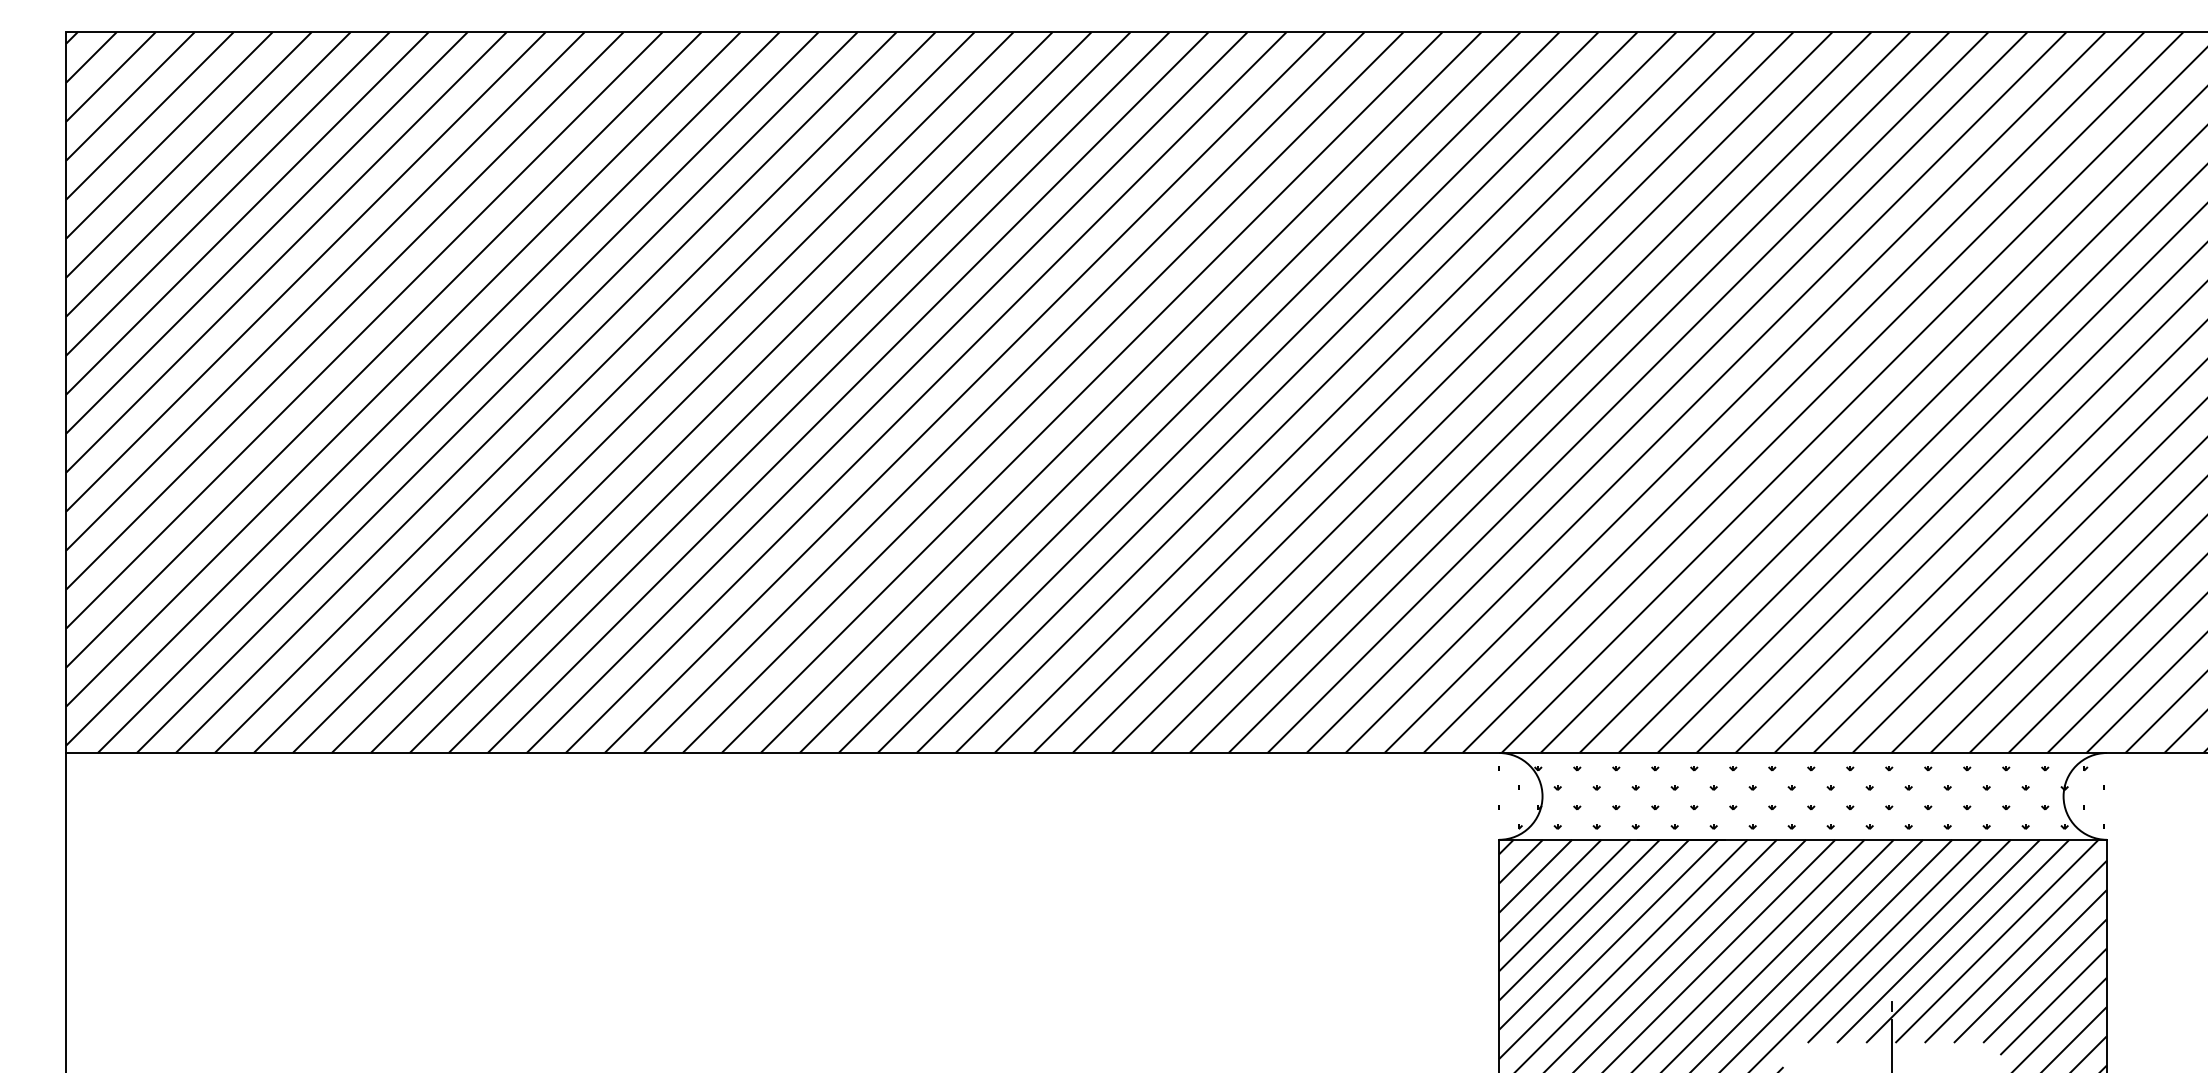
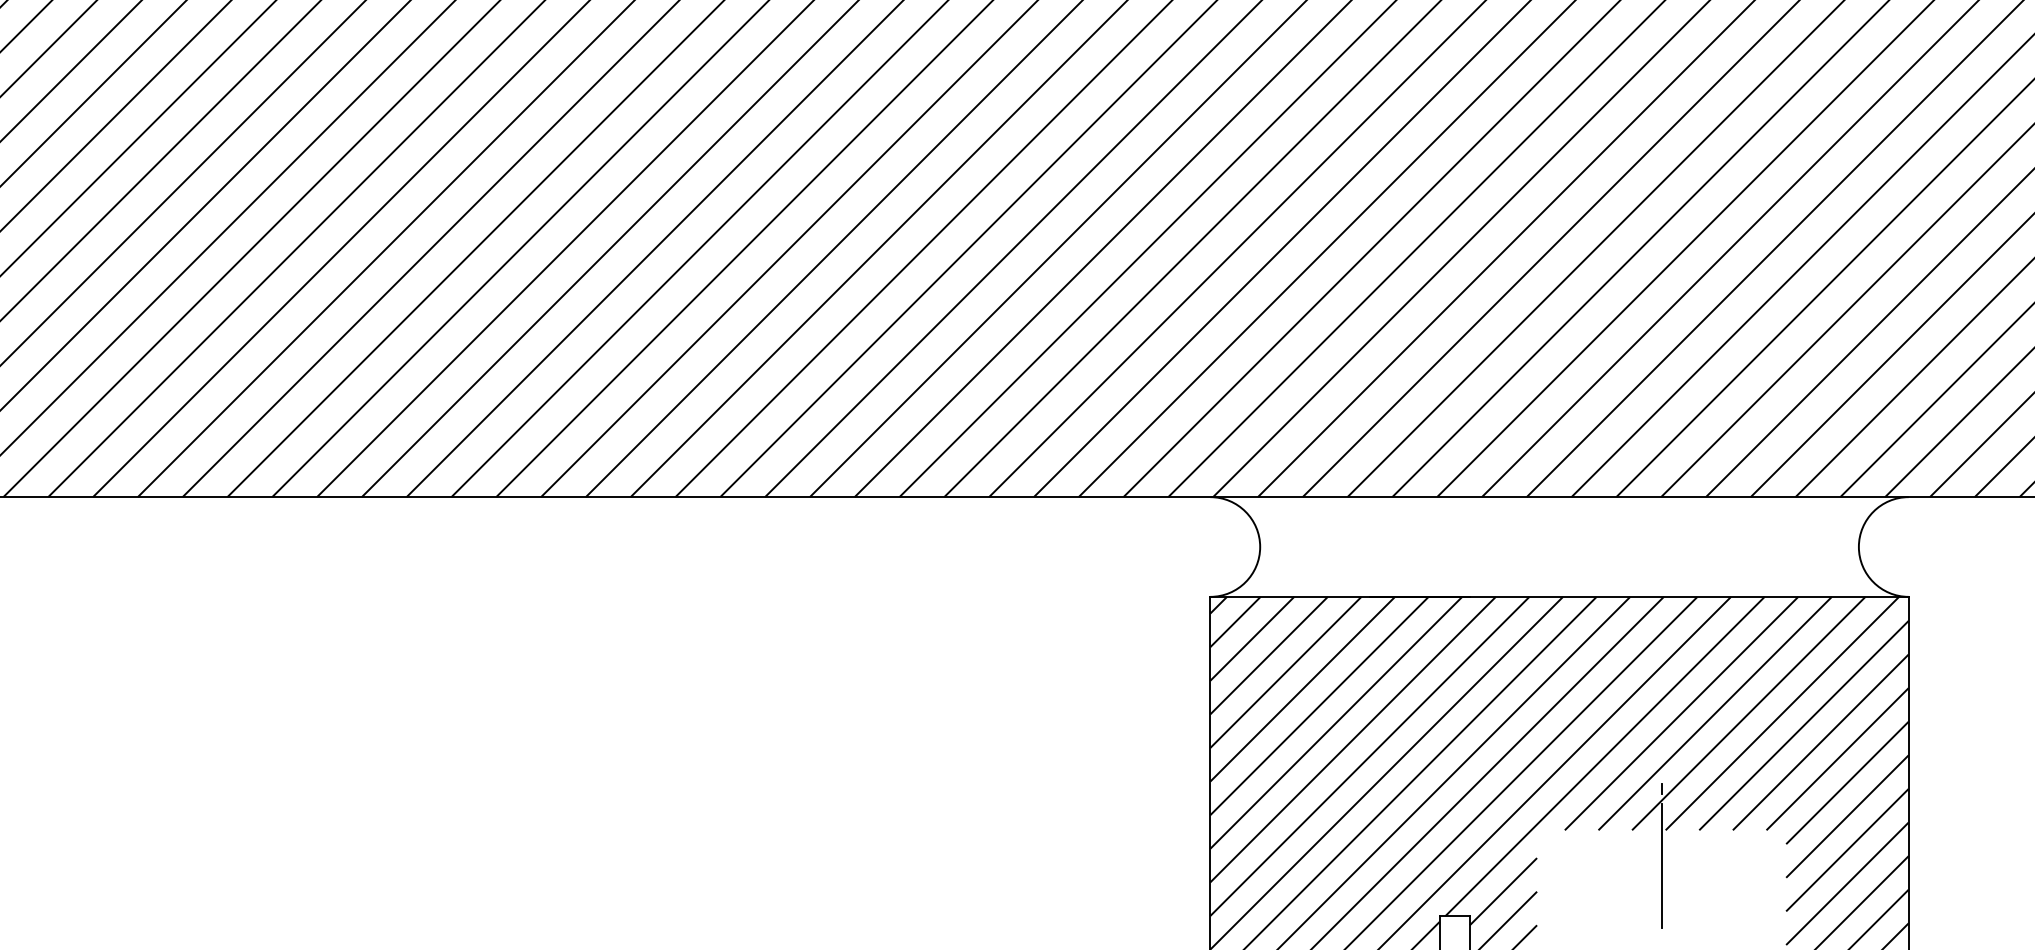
hatch: (1801, 797) -> (1557, 548), removed

